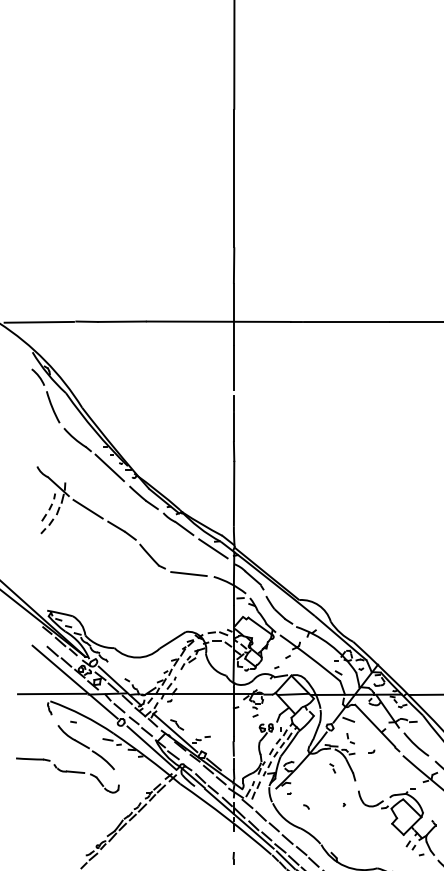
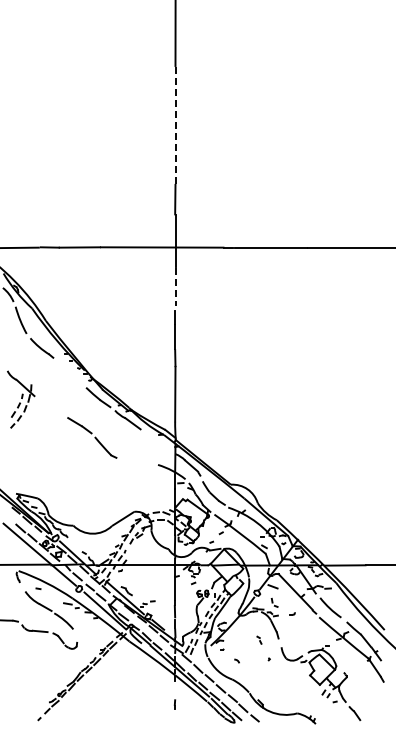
line: (234, 178) -> (175, 125), solid -> dashed
line: (234, 368) -> (175, 287), solid -> dashed
line: (109, 467) -> (69, 371), removed
line: (87, 509) -> (50, 407), removed
line: (213, 549) -> (157, 441), removed
line: (188, 573) -> (136, 462), removed
part: (332, 767) -> (259, 639), moved

